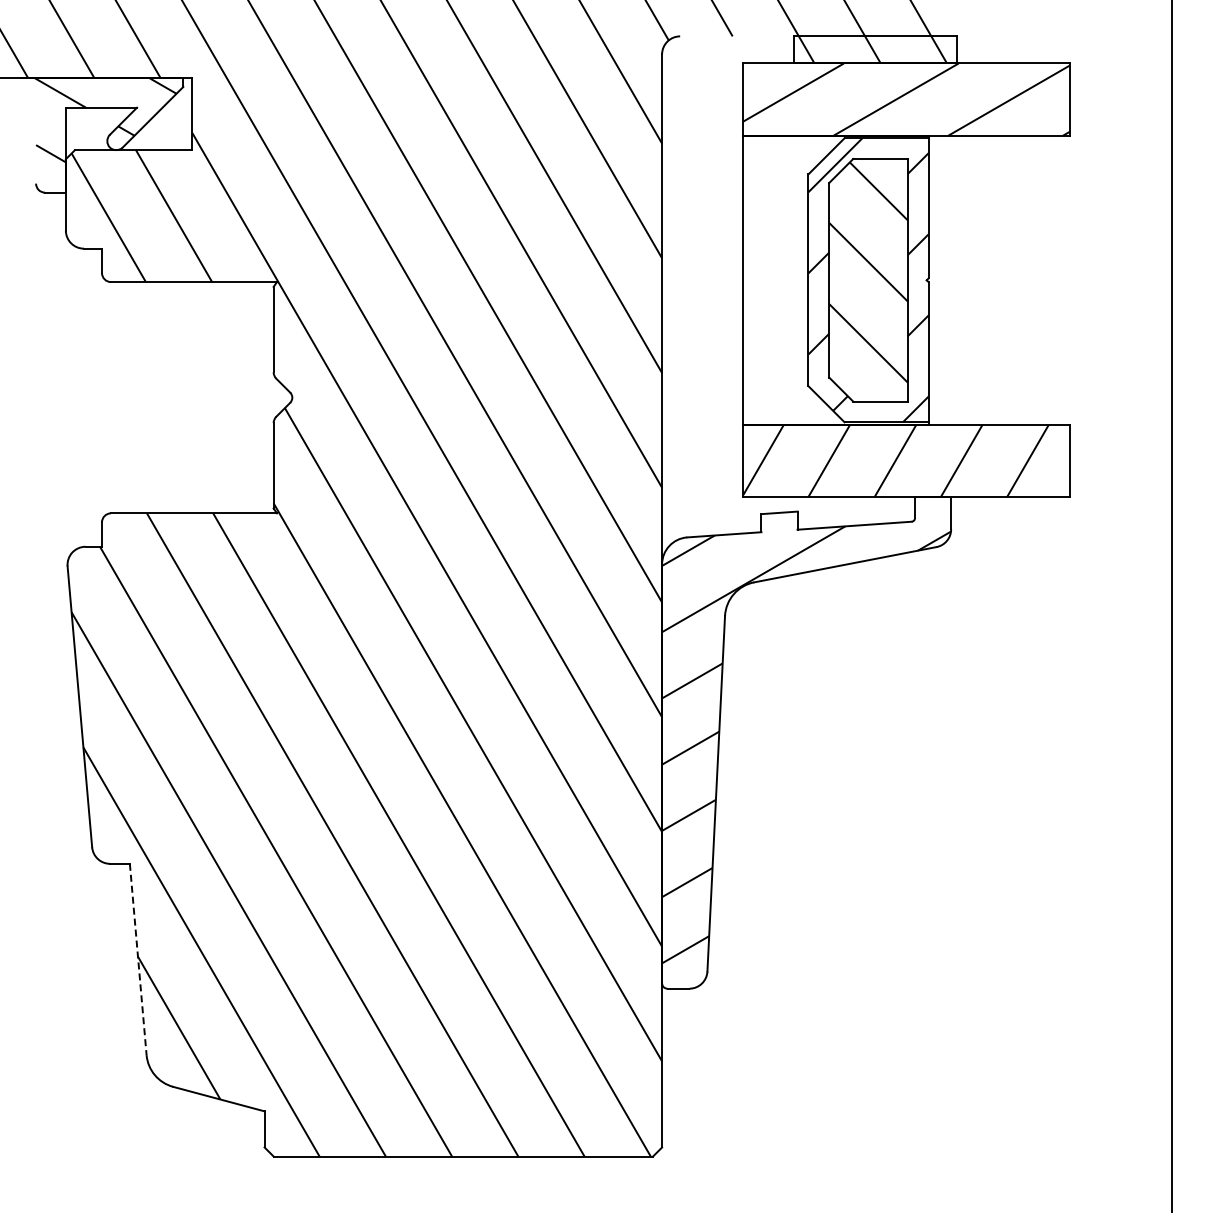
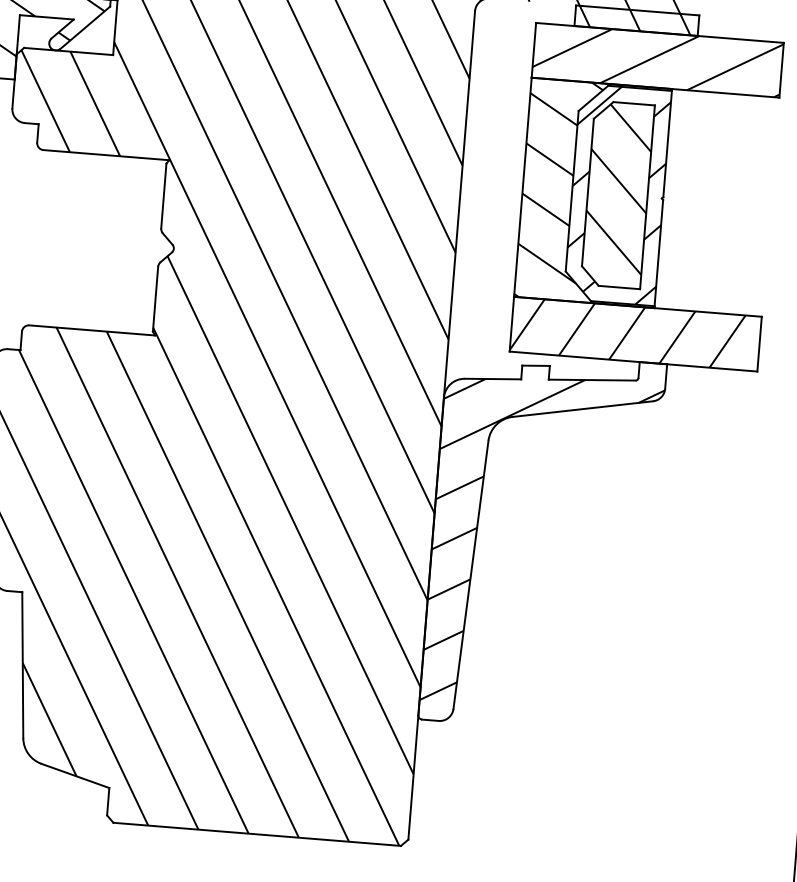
hatch: (803, 279) -> (568, 190), added
line: (138, 959) -> (22, 665), dashed -> solid

